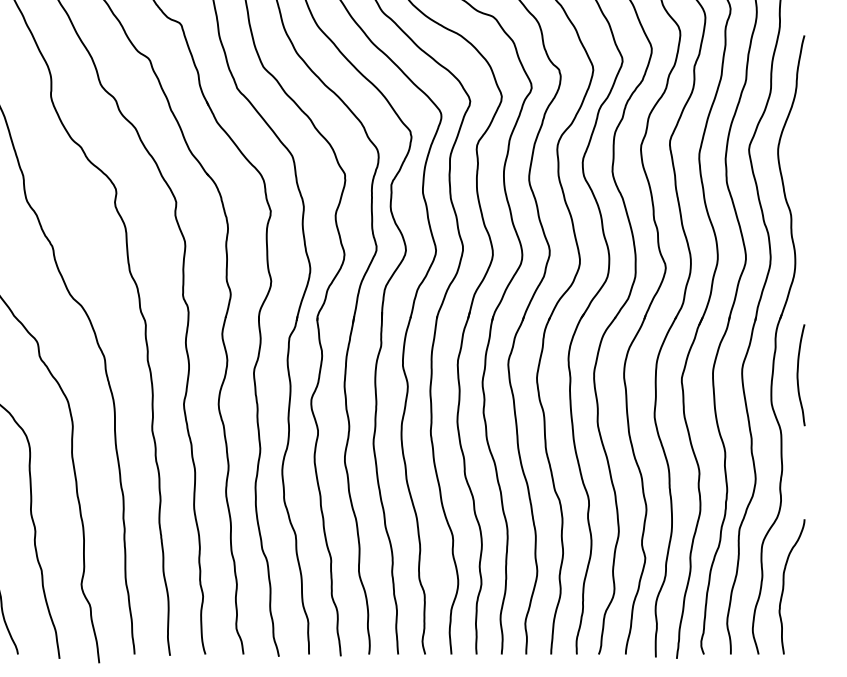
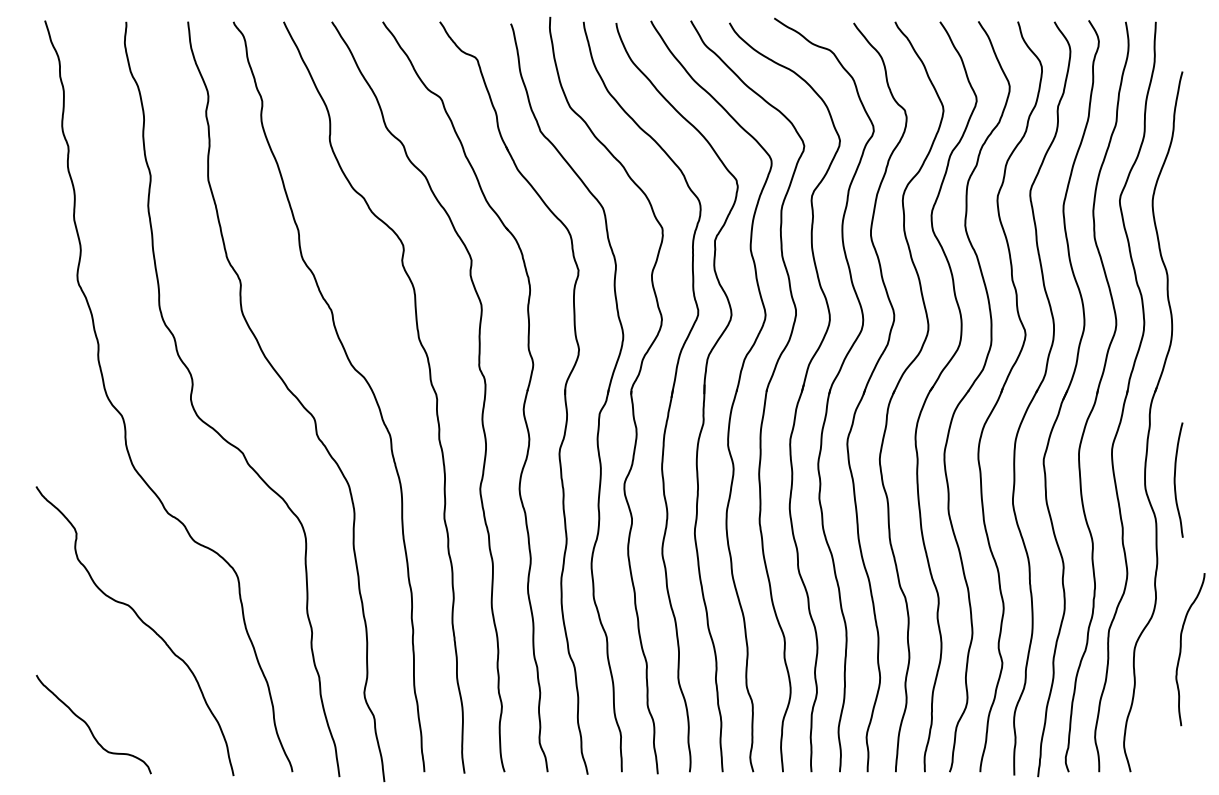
curve: (798, 374) -> (1175, 479), moved
curve: (784, 586) -> (1181, 649), moved

